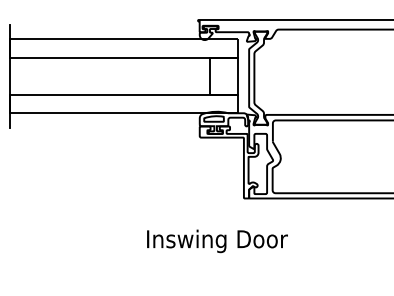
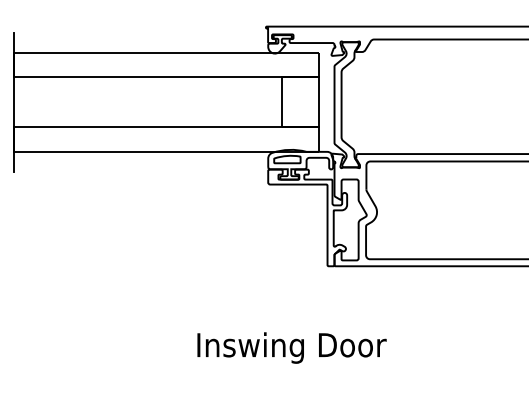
text: (217, 241) -> (292, 348), moved

